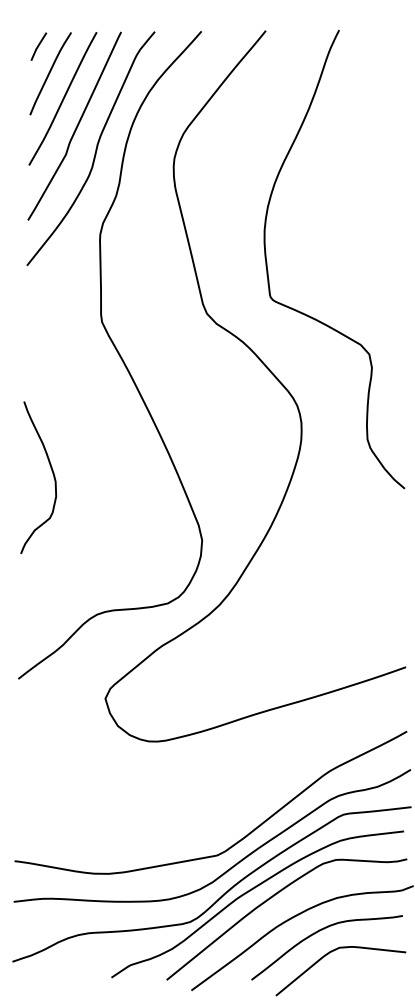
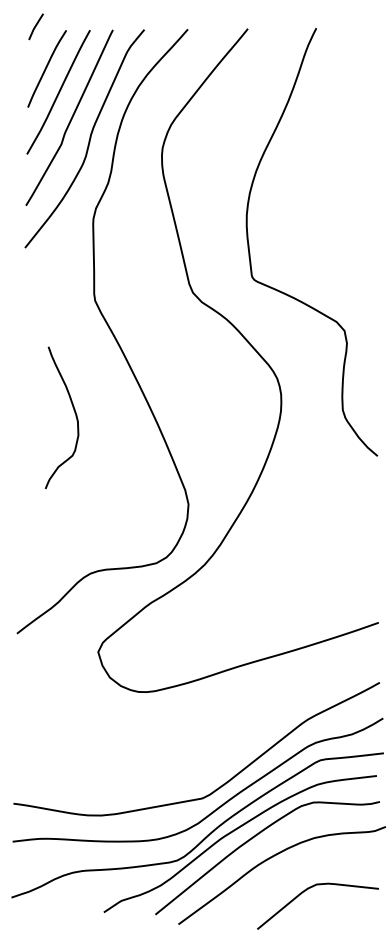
line: (38, 46) -> (35, 26), moved
curve: (51, 471) -> (74, 412), moved
curve: (318, 932) -> (297, 870), removed

